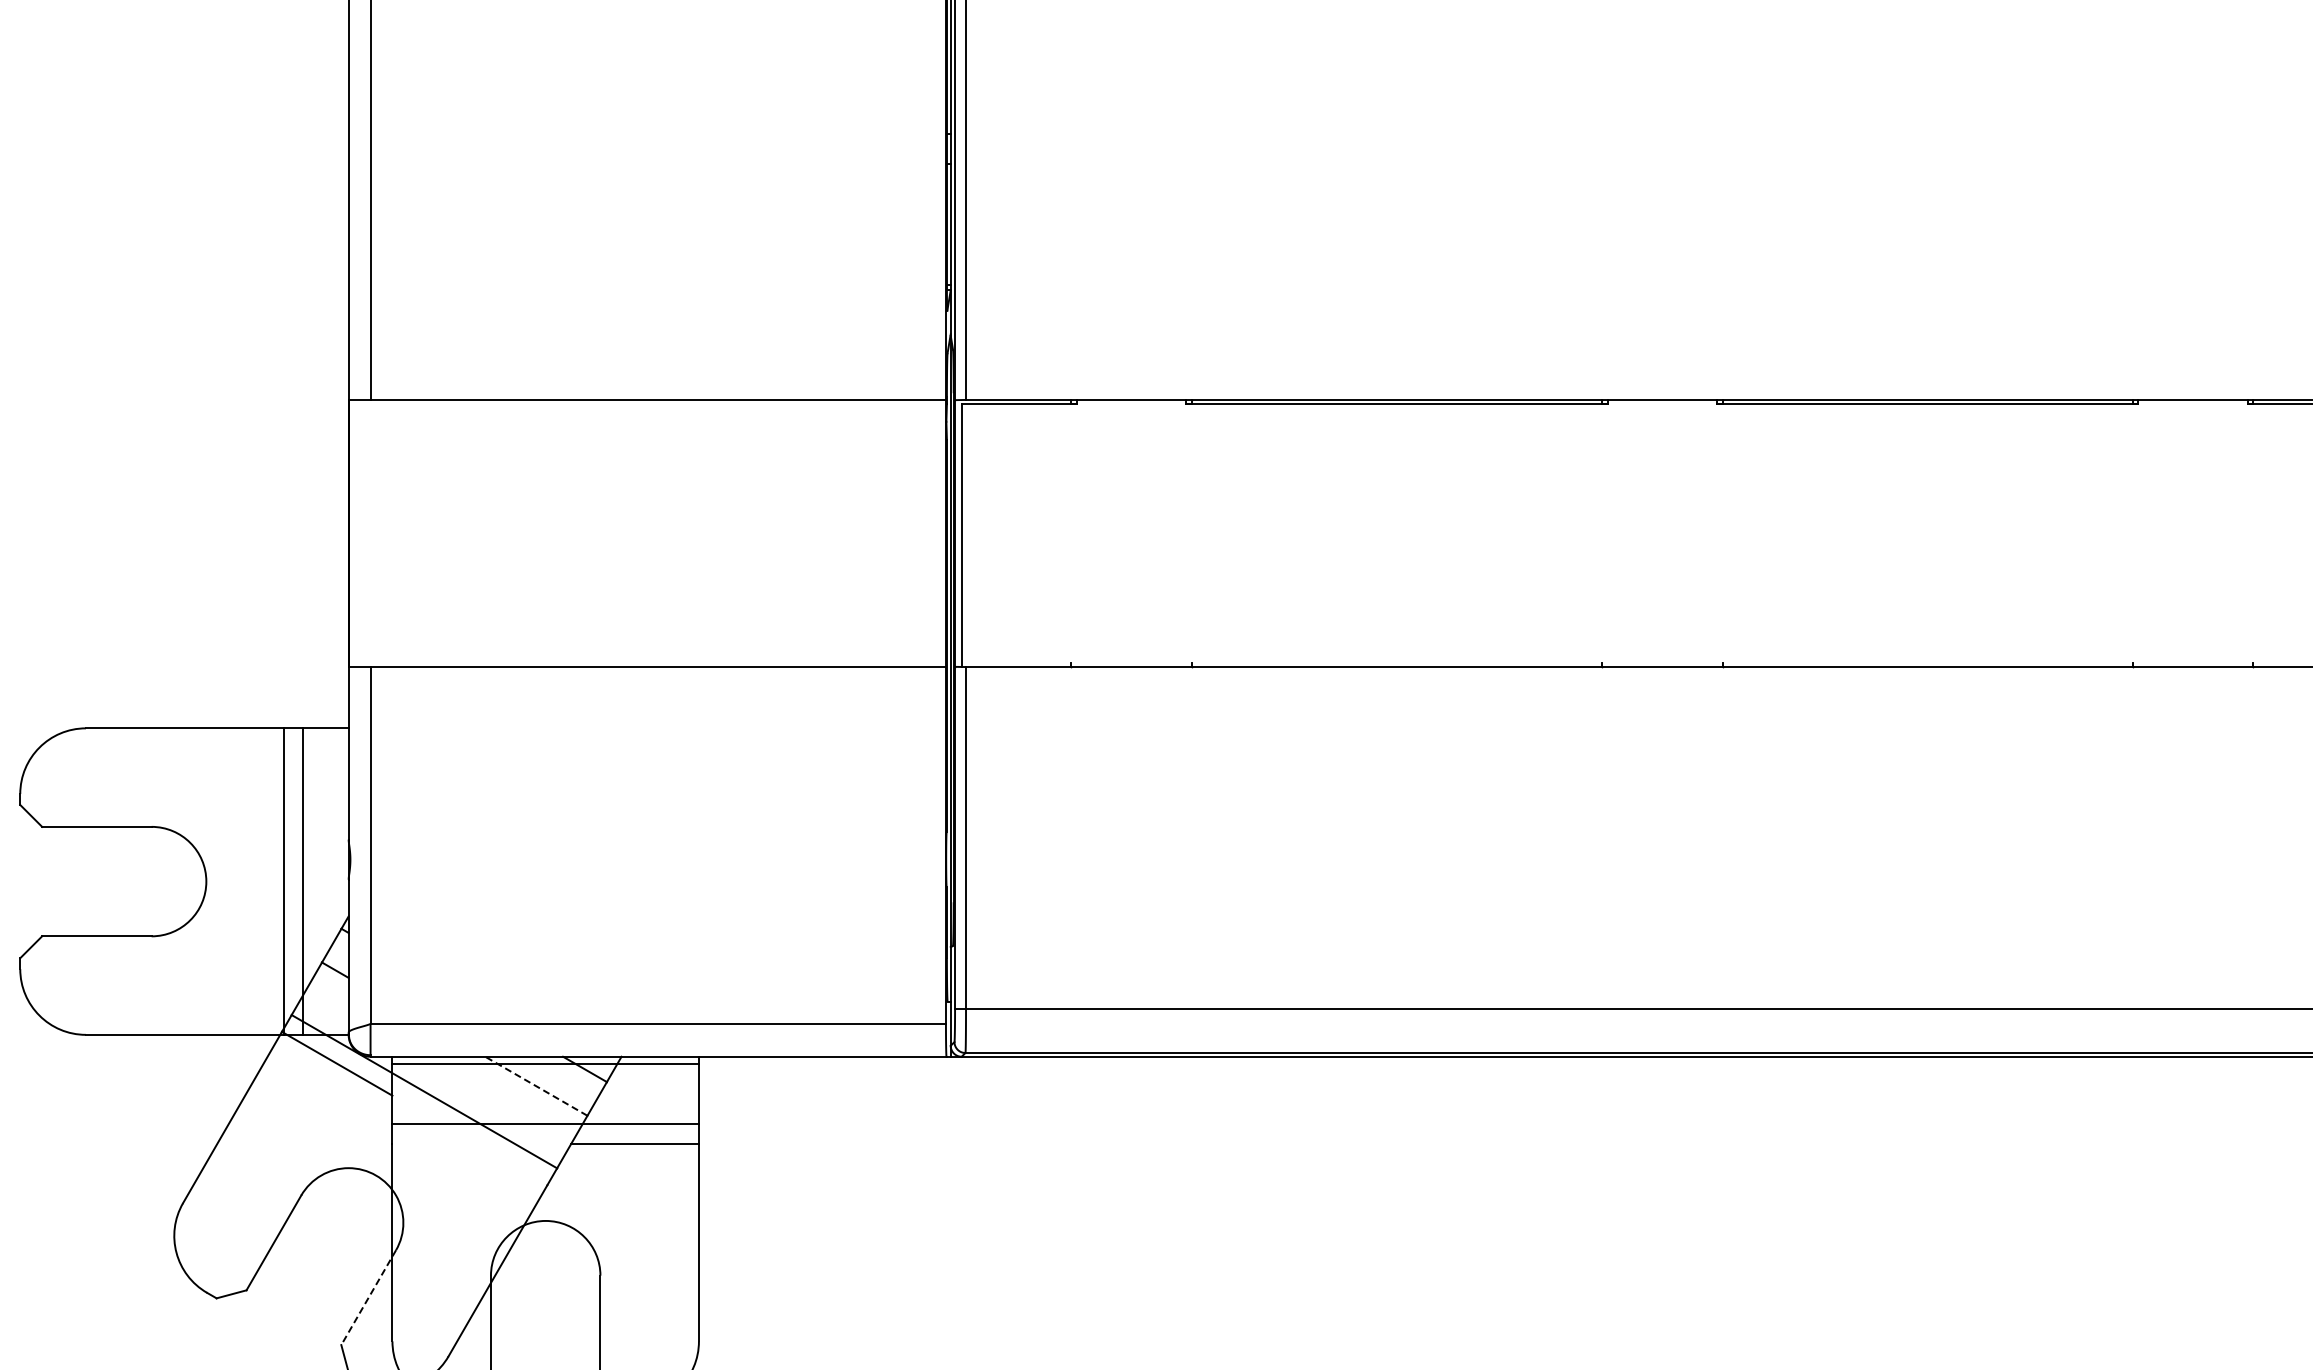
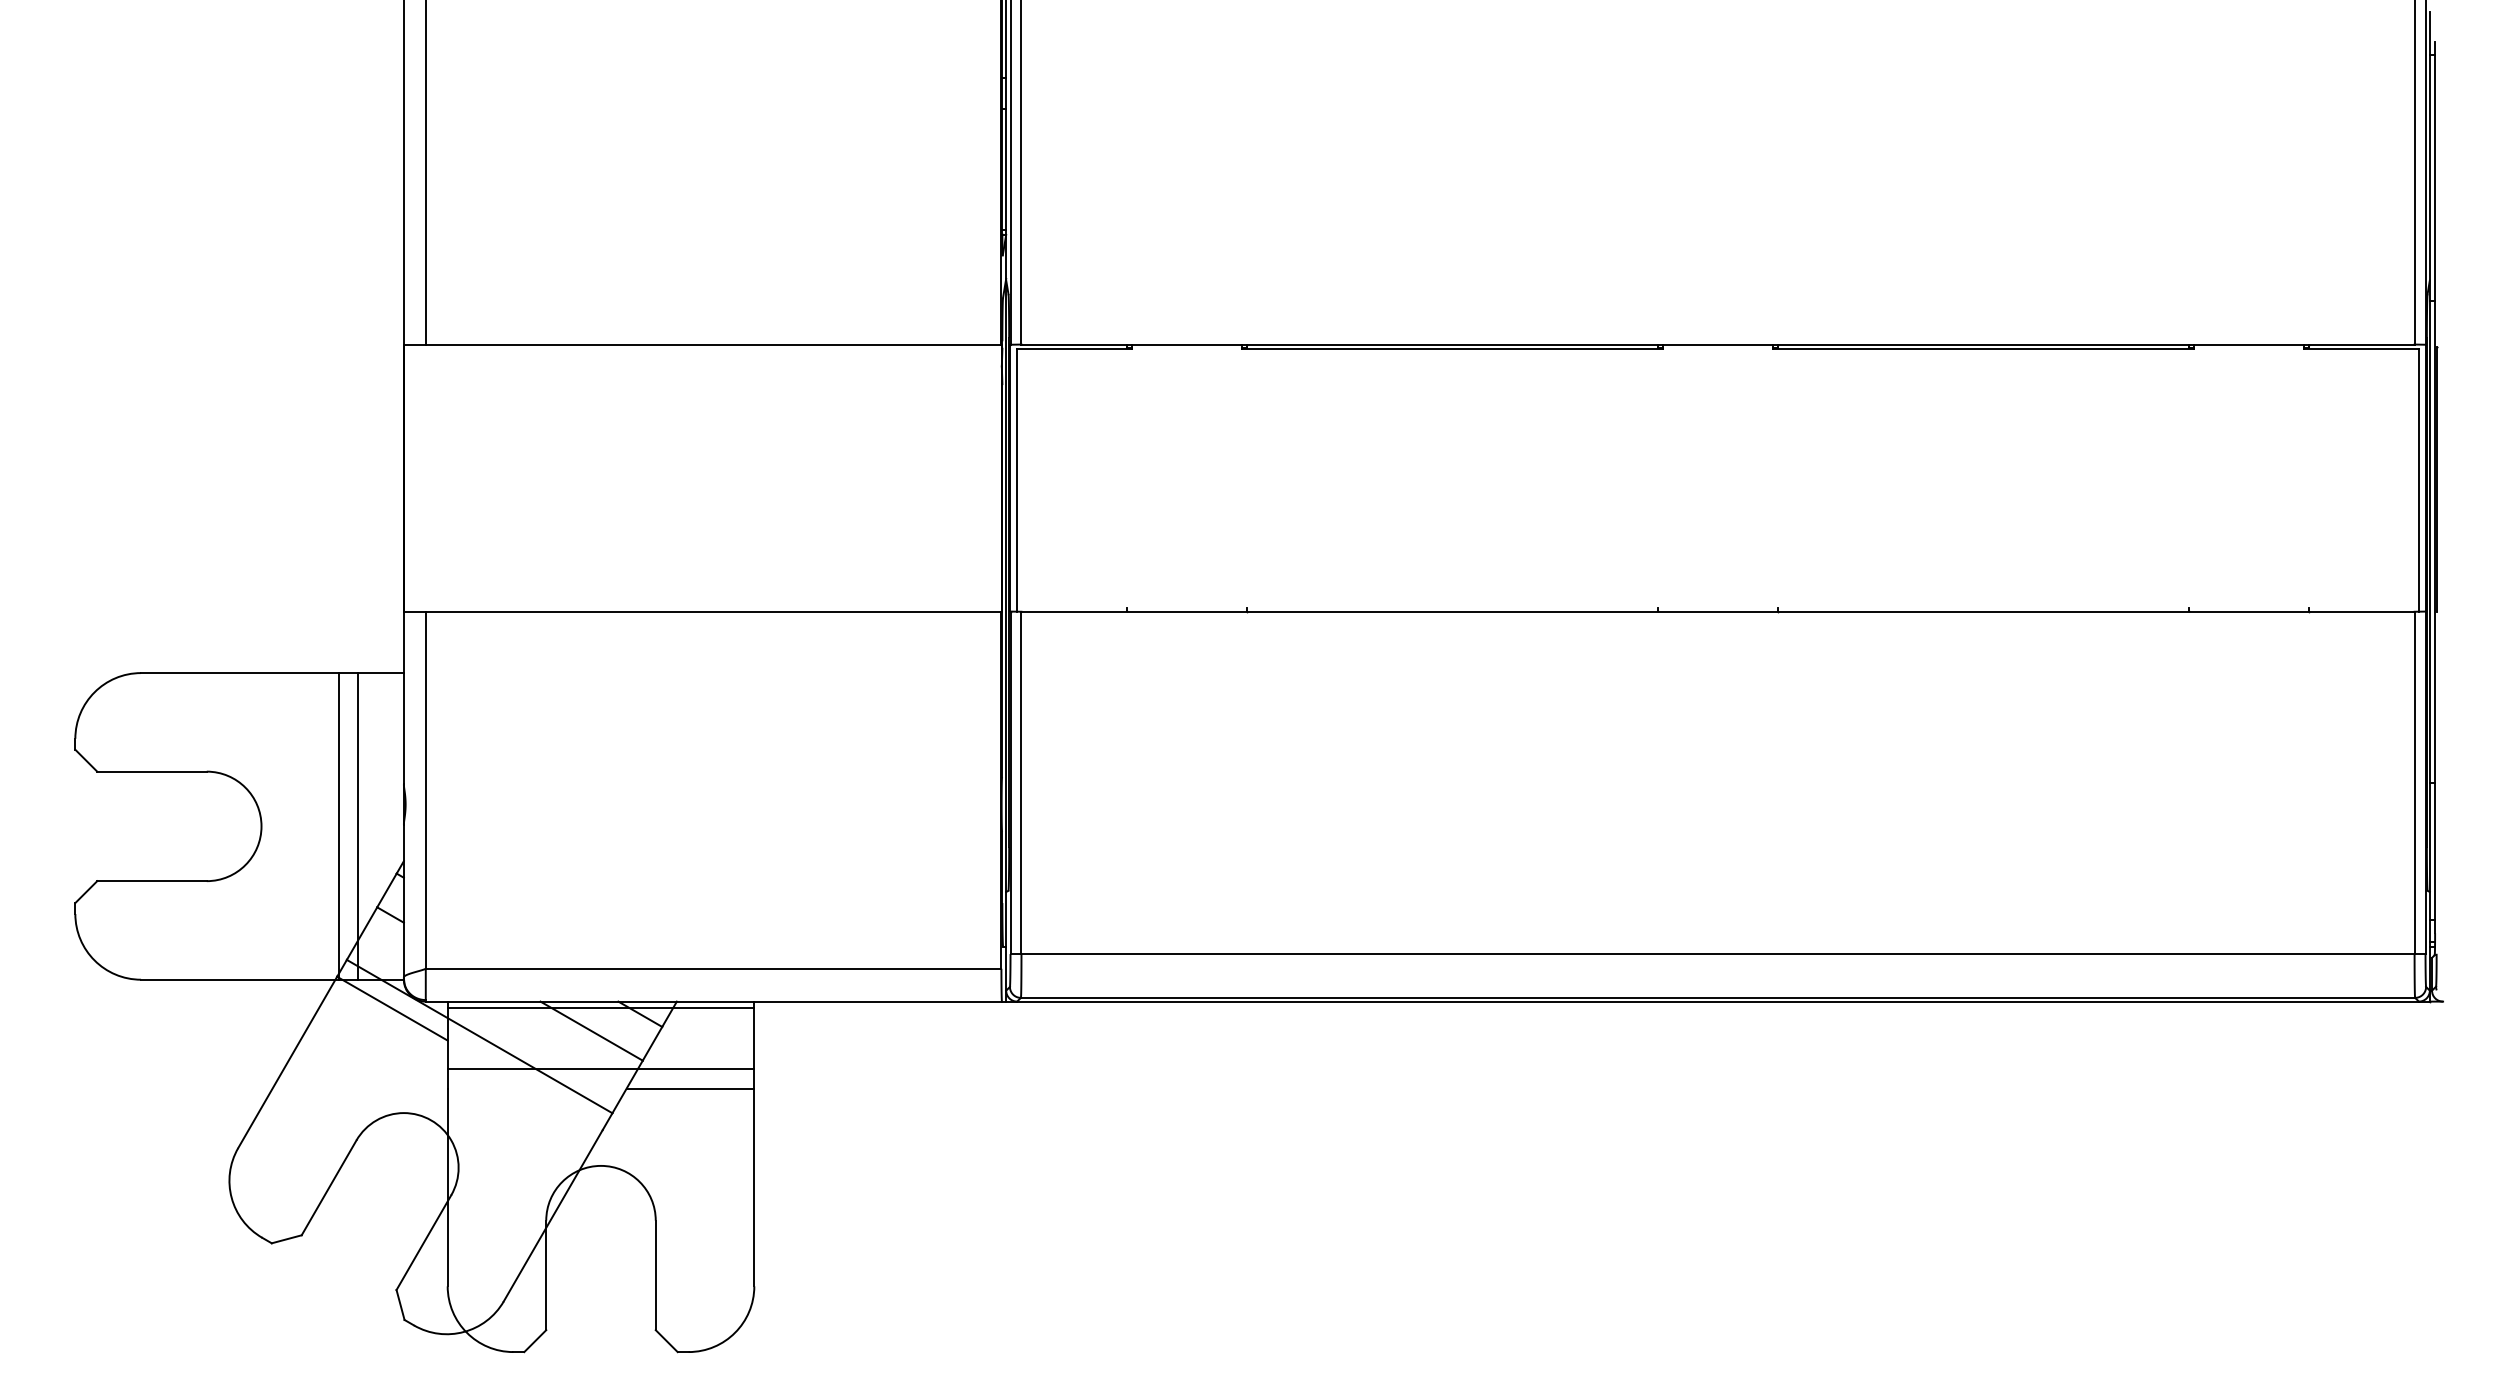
line: (536, 1085) -> (591, 1030), dashed -> solid
line: (368, 1297) -> (423, 1242), dashed -> solid

